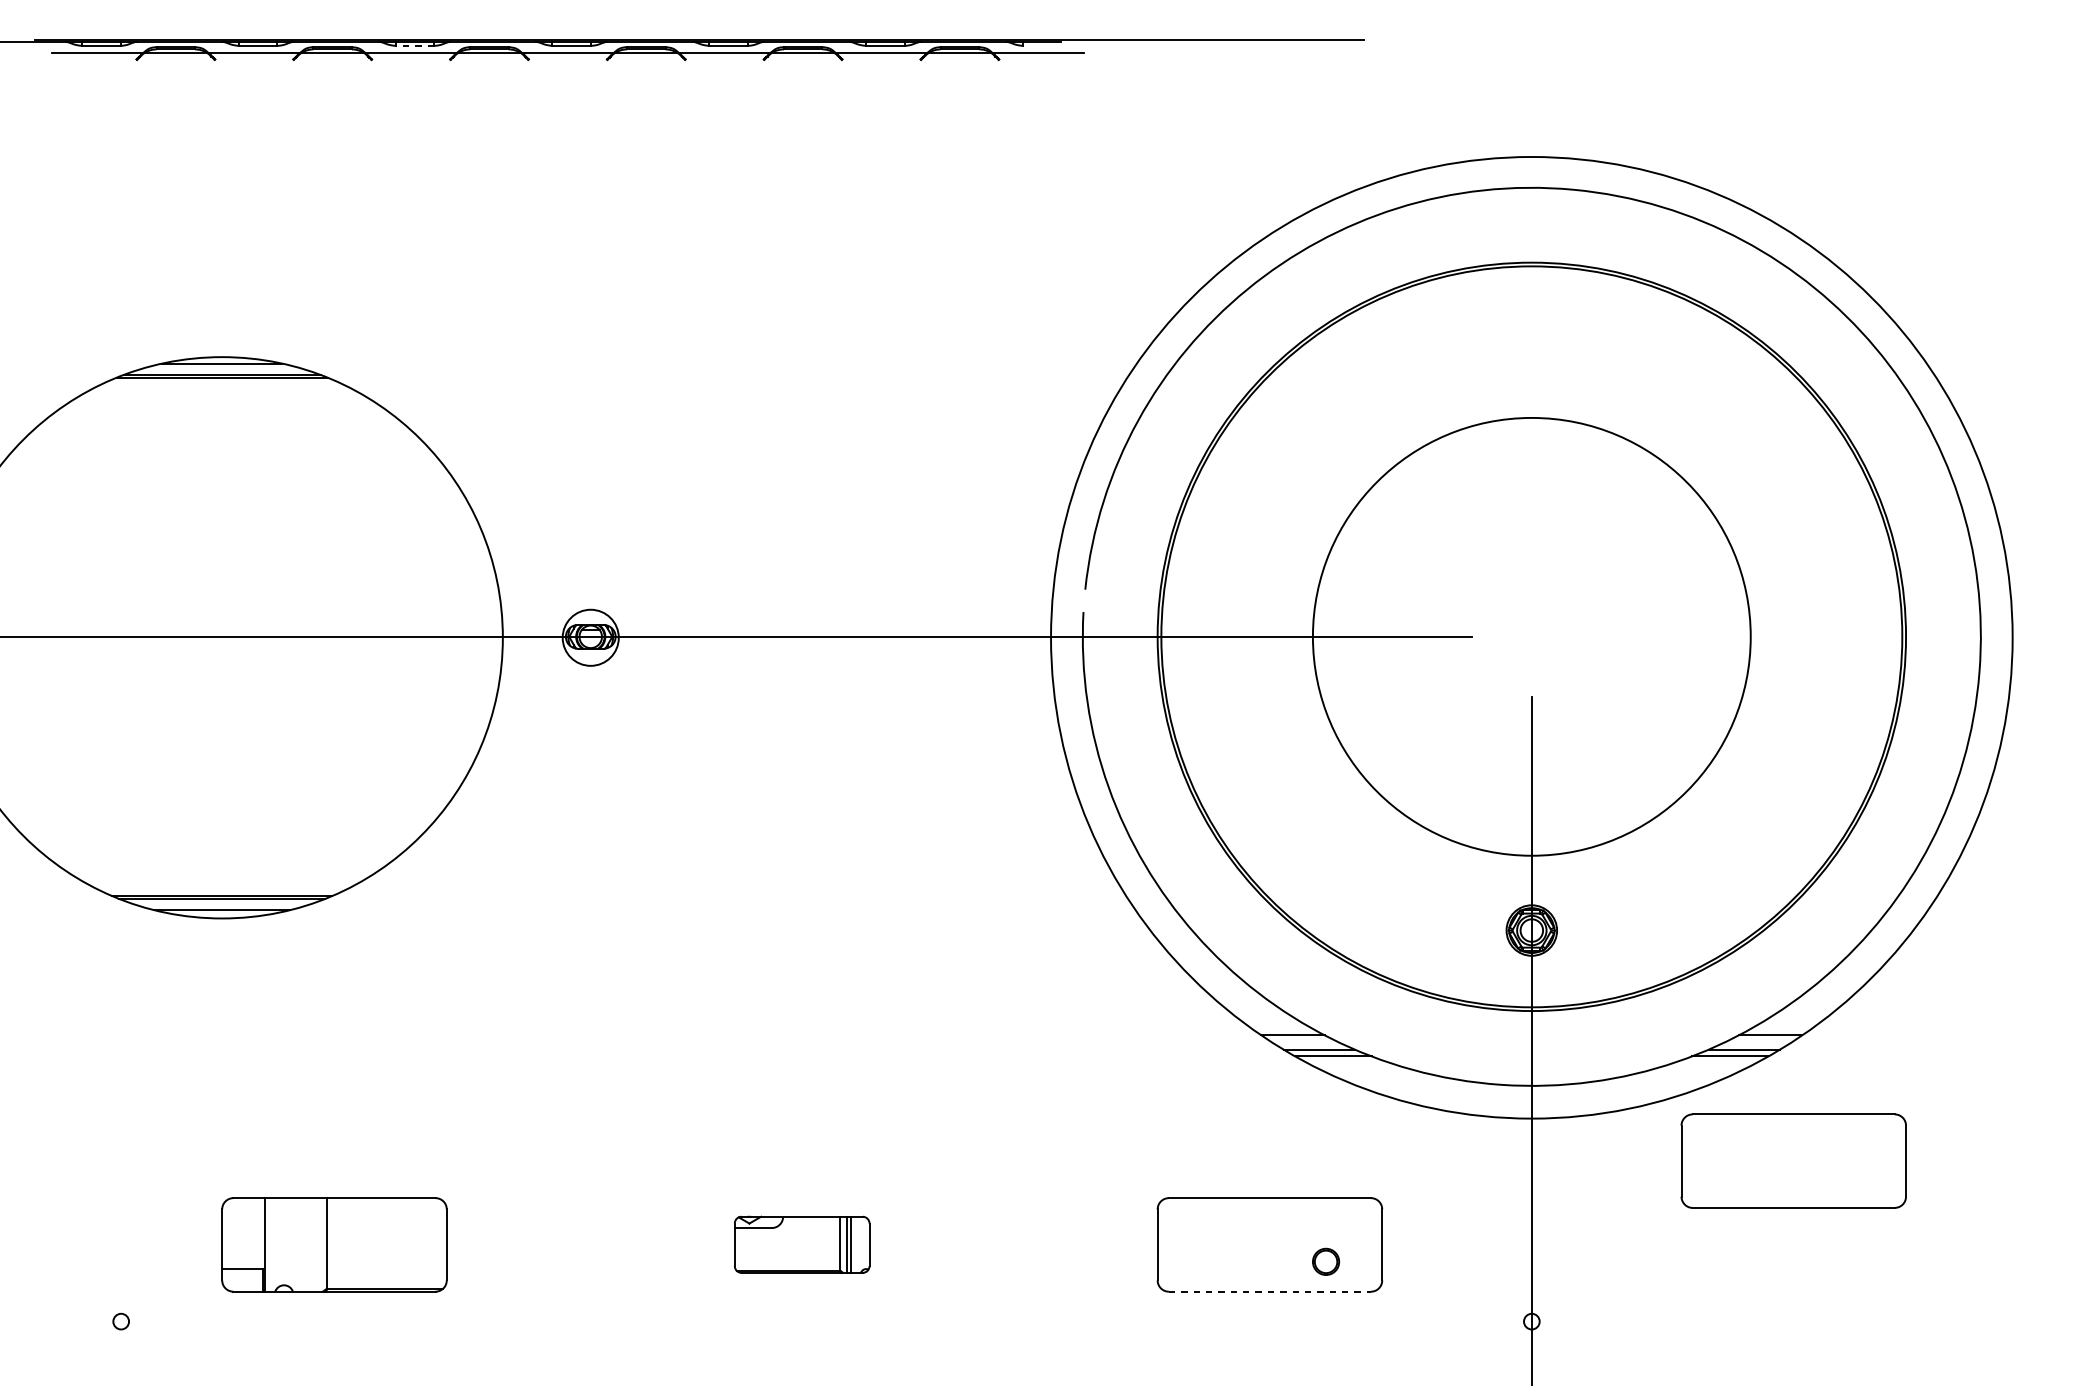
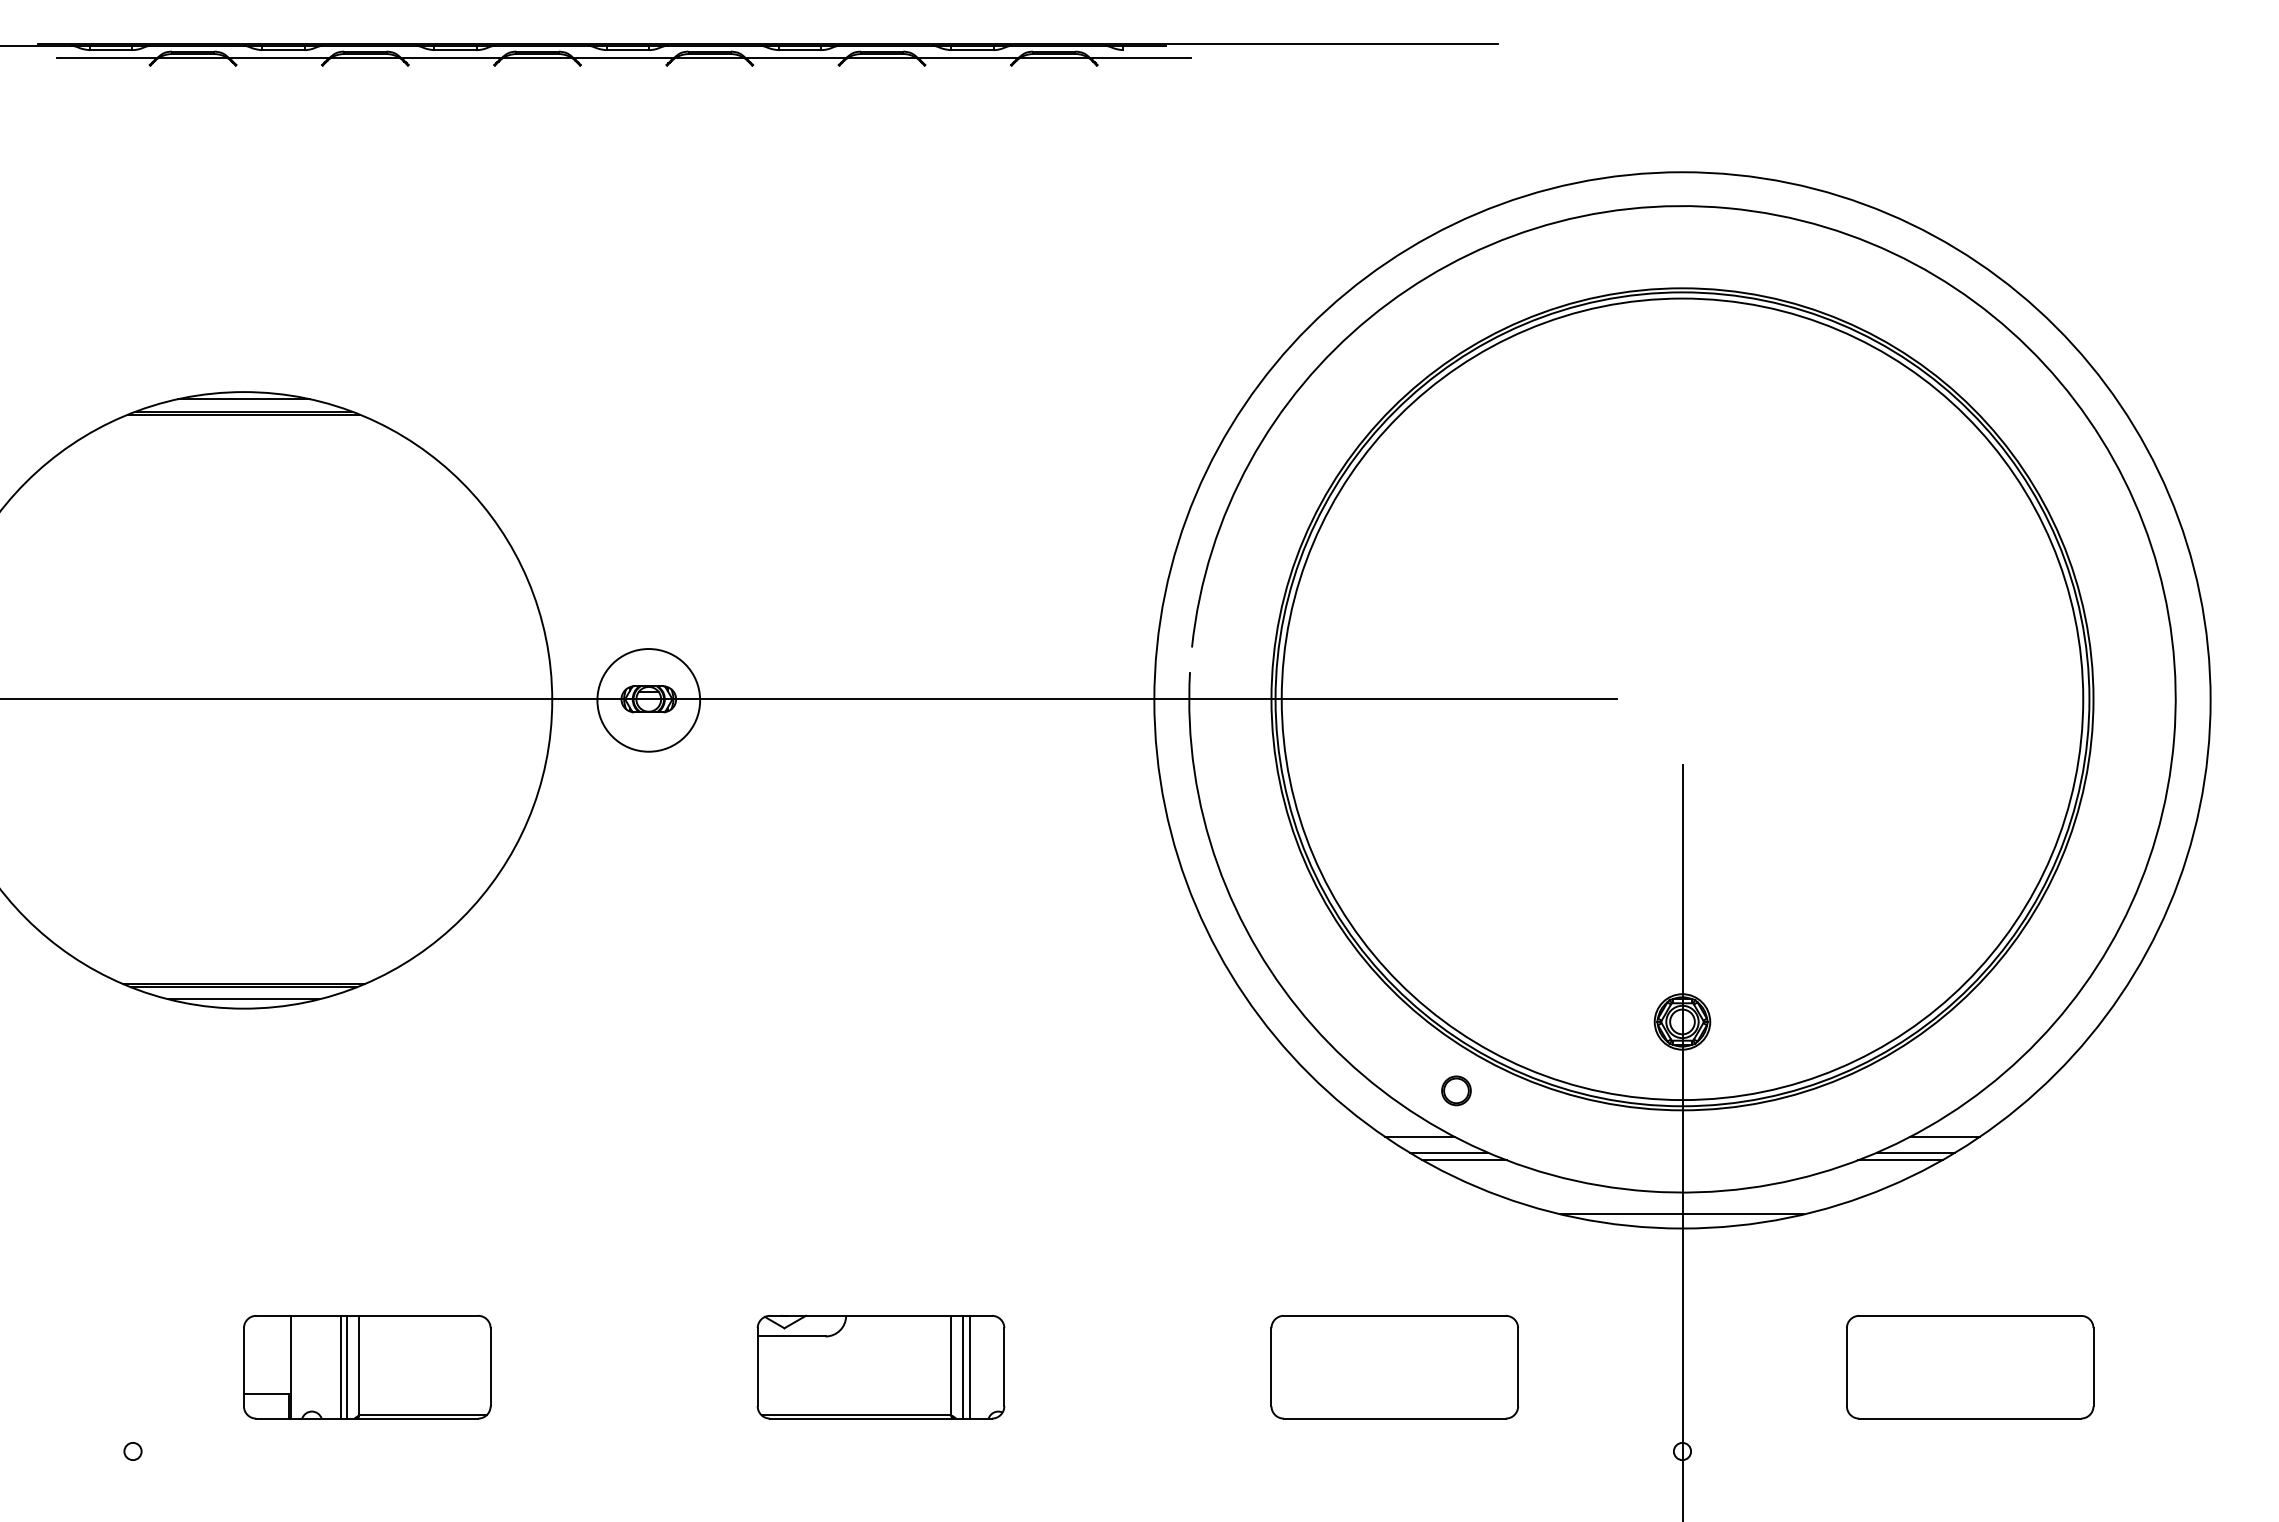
line: (414, 46) -> (455, 50), dashed -> solid
circle: (590, 637) -> (648, 700), size x1.67
circle: (1531, 637) -> (1682, 699), size x1.67
line: (1531, 1105) -> (1682, 1214), added
part: (1794, 1161) -> (1970, 1367), moved
line: (310, 1244) -> (340, 1366), added
line: (315, 1244) -> (346, 1366), added
part: (801, 1244) -> (880, 1366), size x1.67
part: (1326, 1261) -> (1456, 1090), moved
line: (1269, 1291) -> (1394, 1418), dashed -> solid

